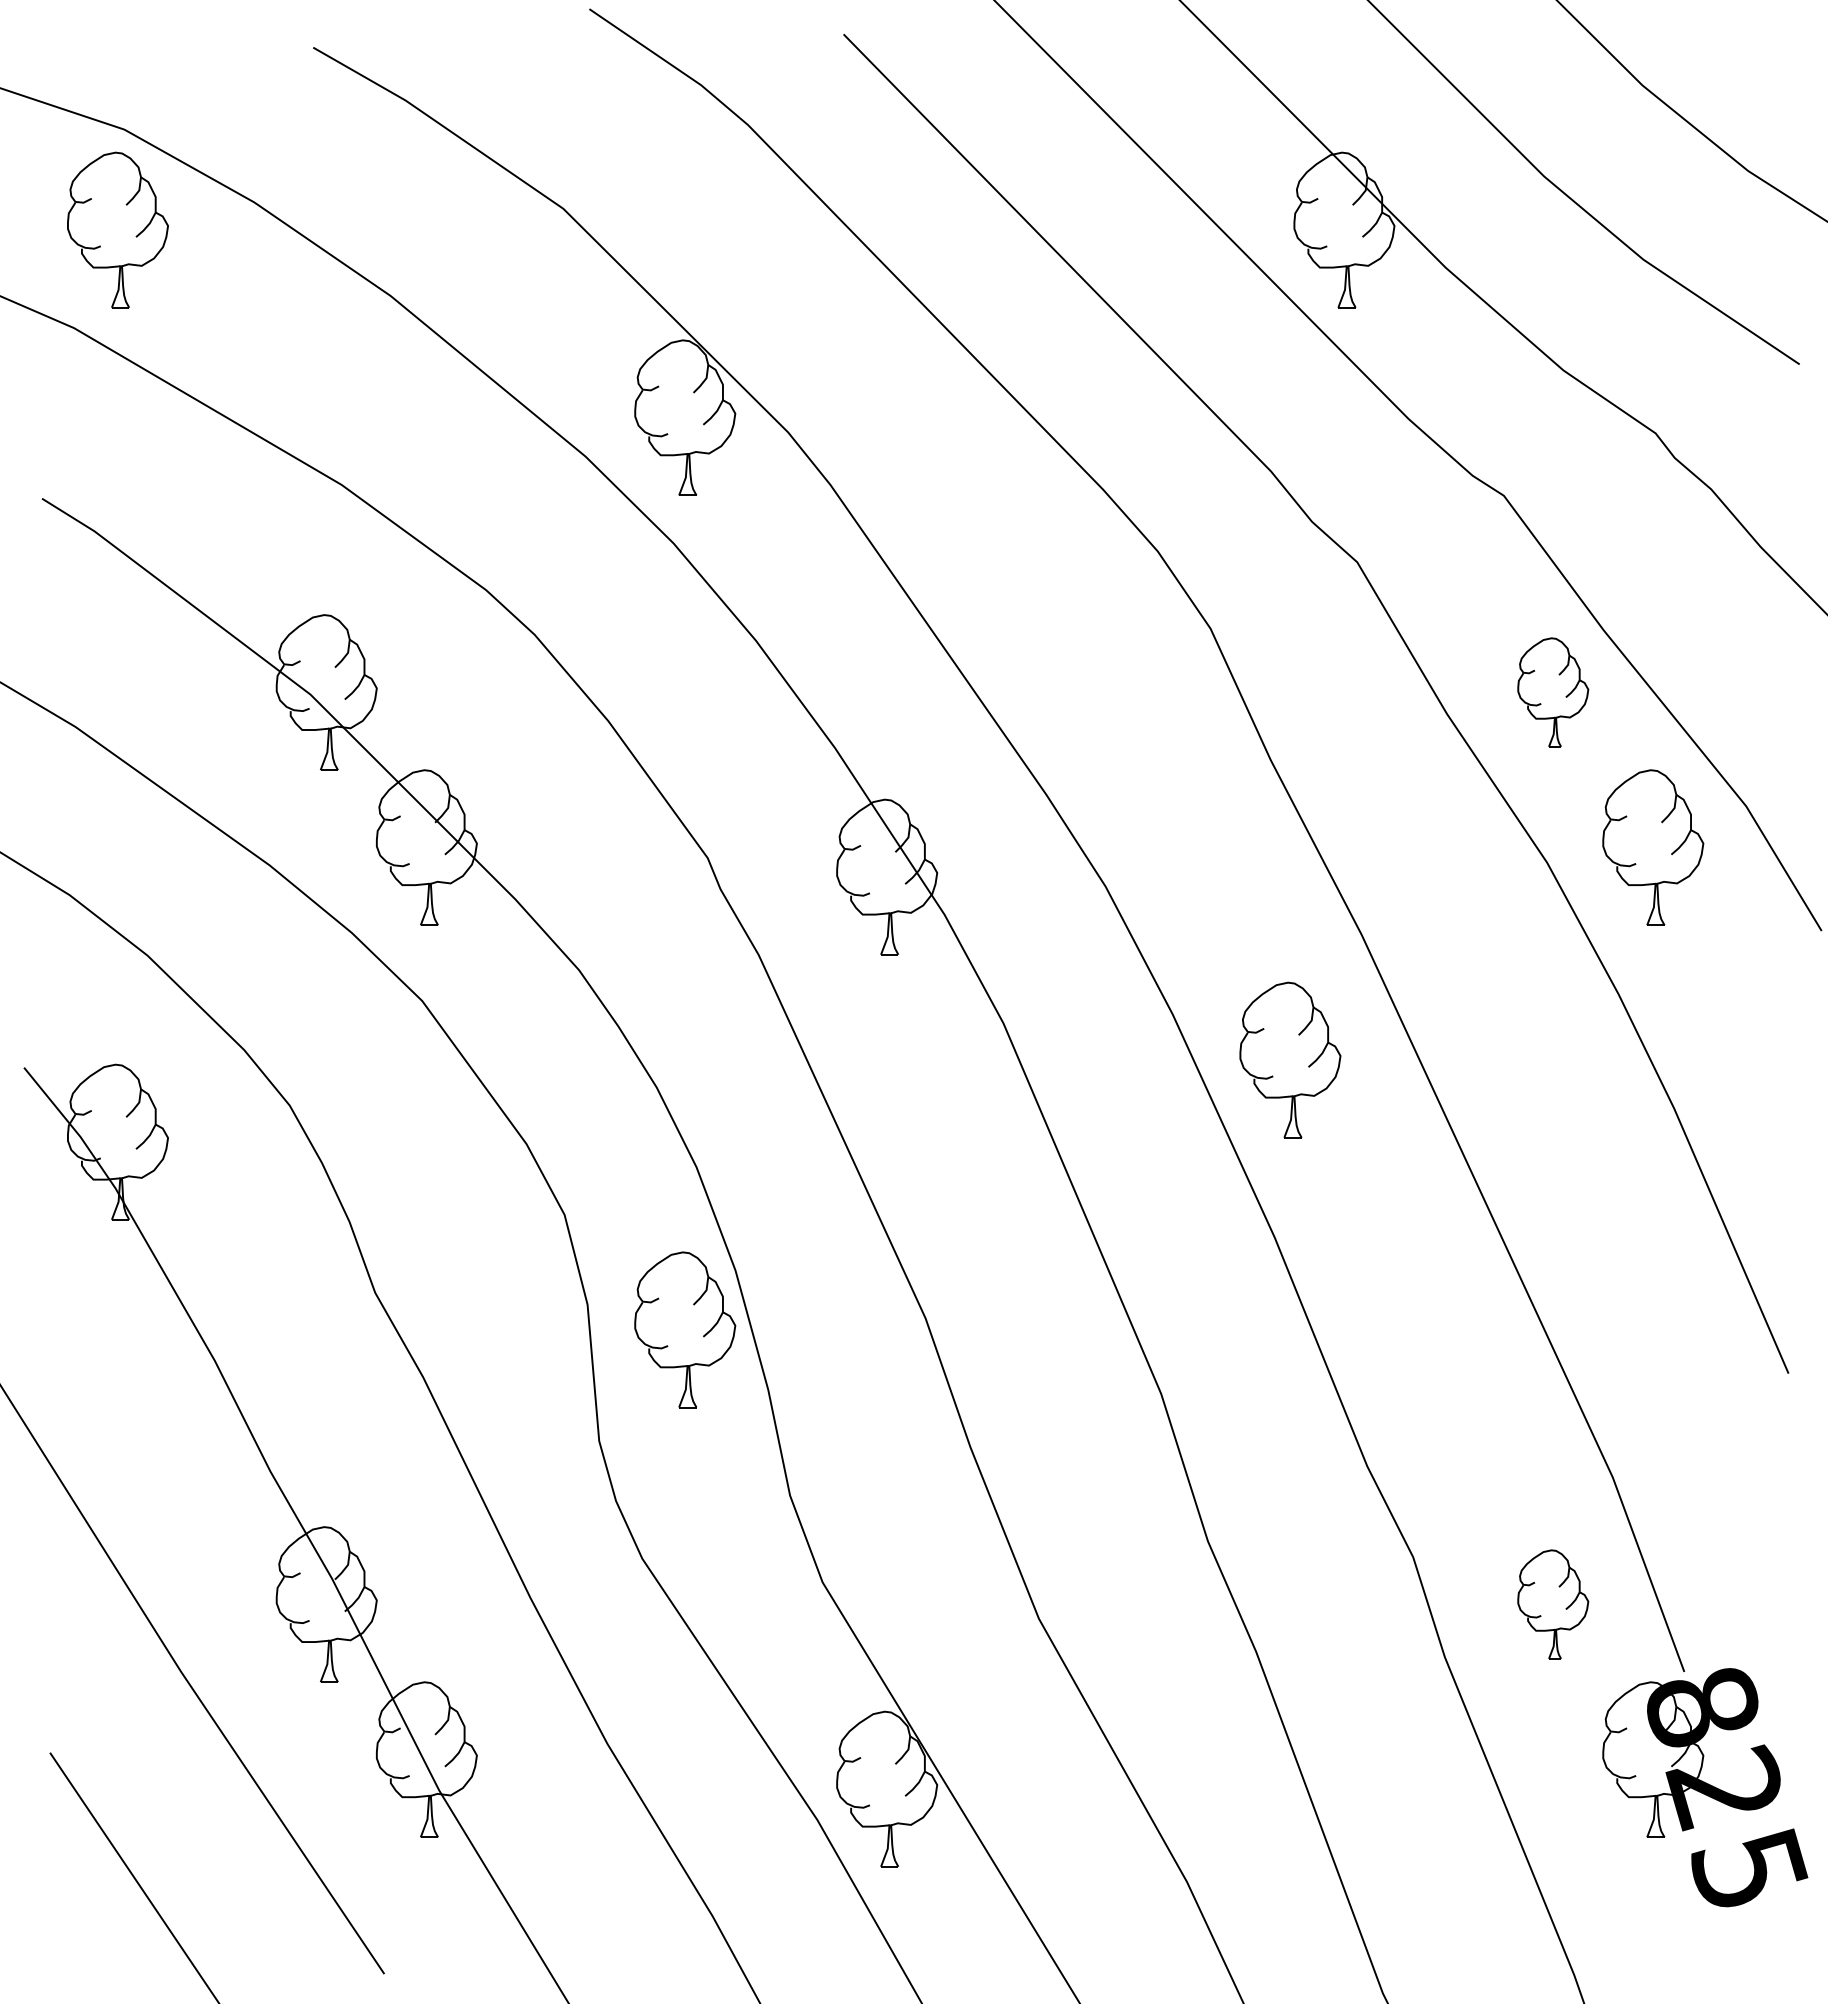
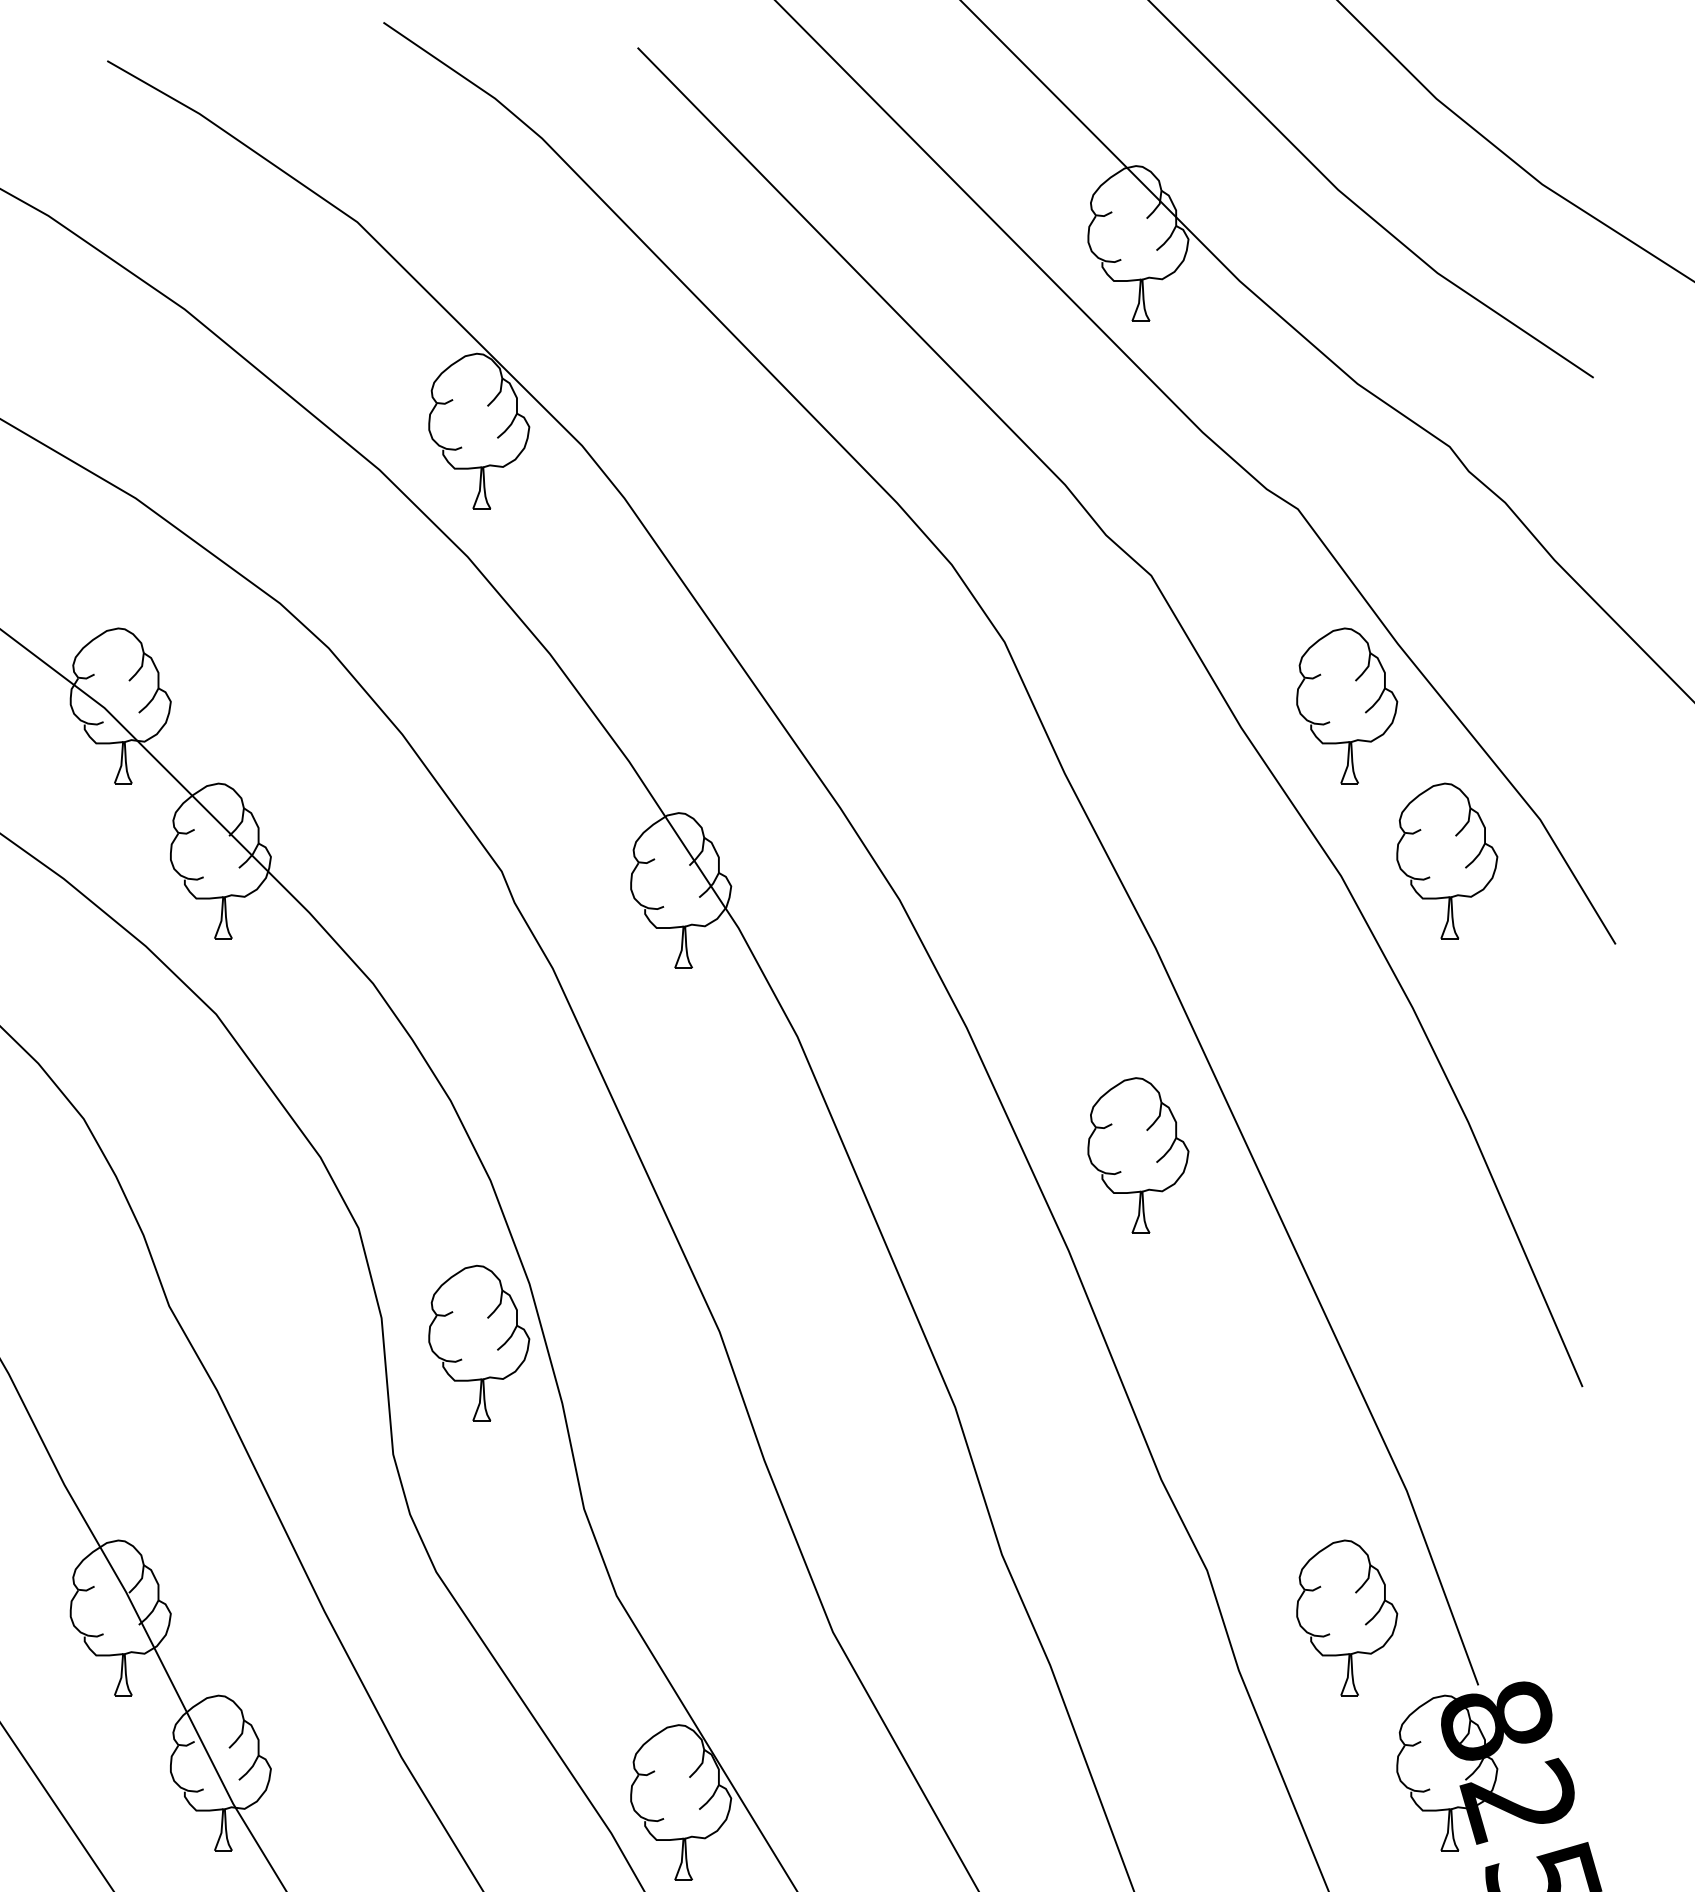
part: (1553, 692) -> (1347, 705), size x1.43
part: (1290, 1059) -> (1138, 1154), moved
part: (1553, 1604) -> (1347, 1617), size x1.43

